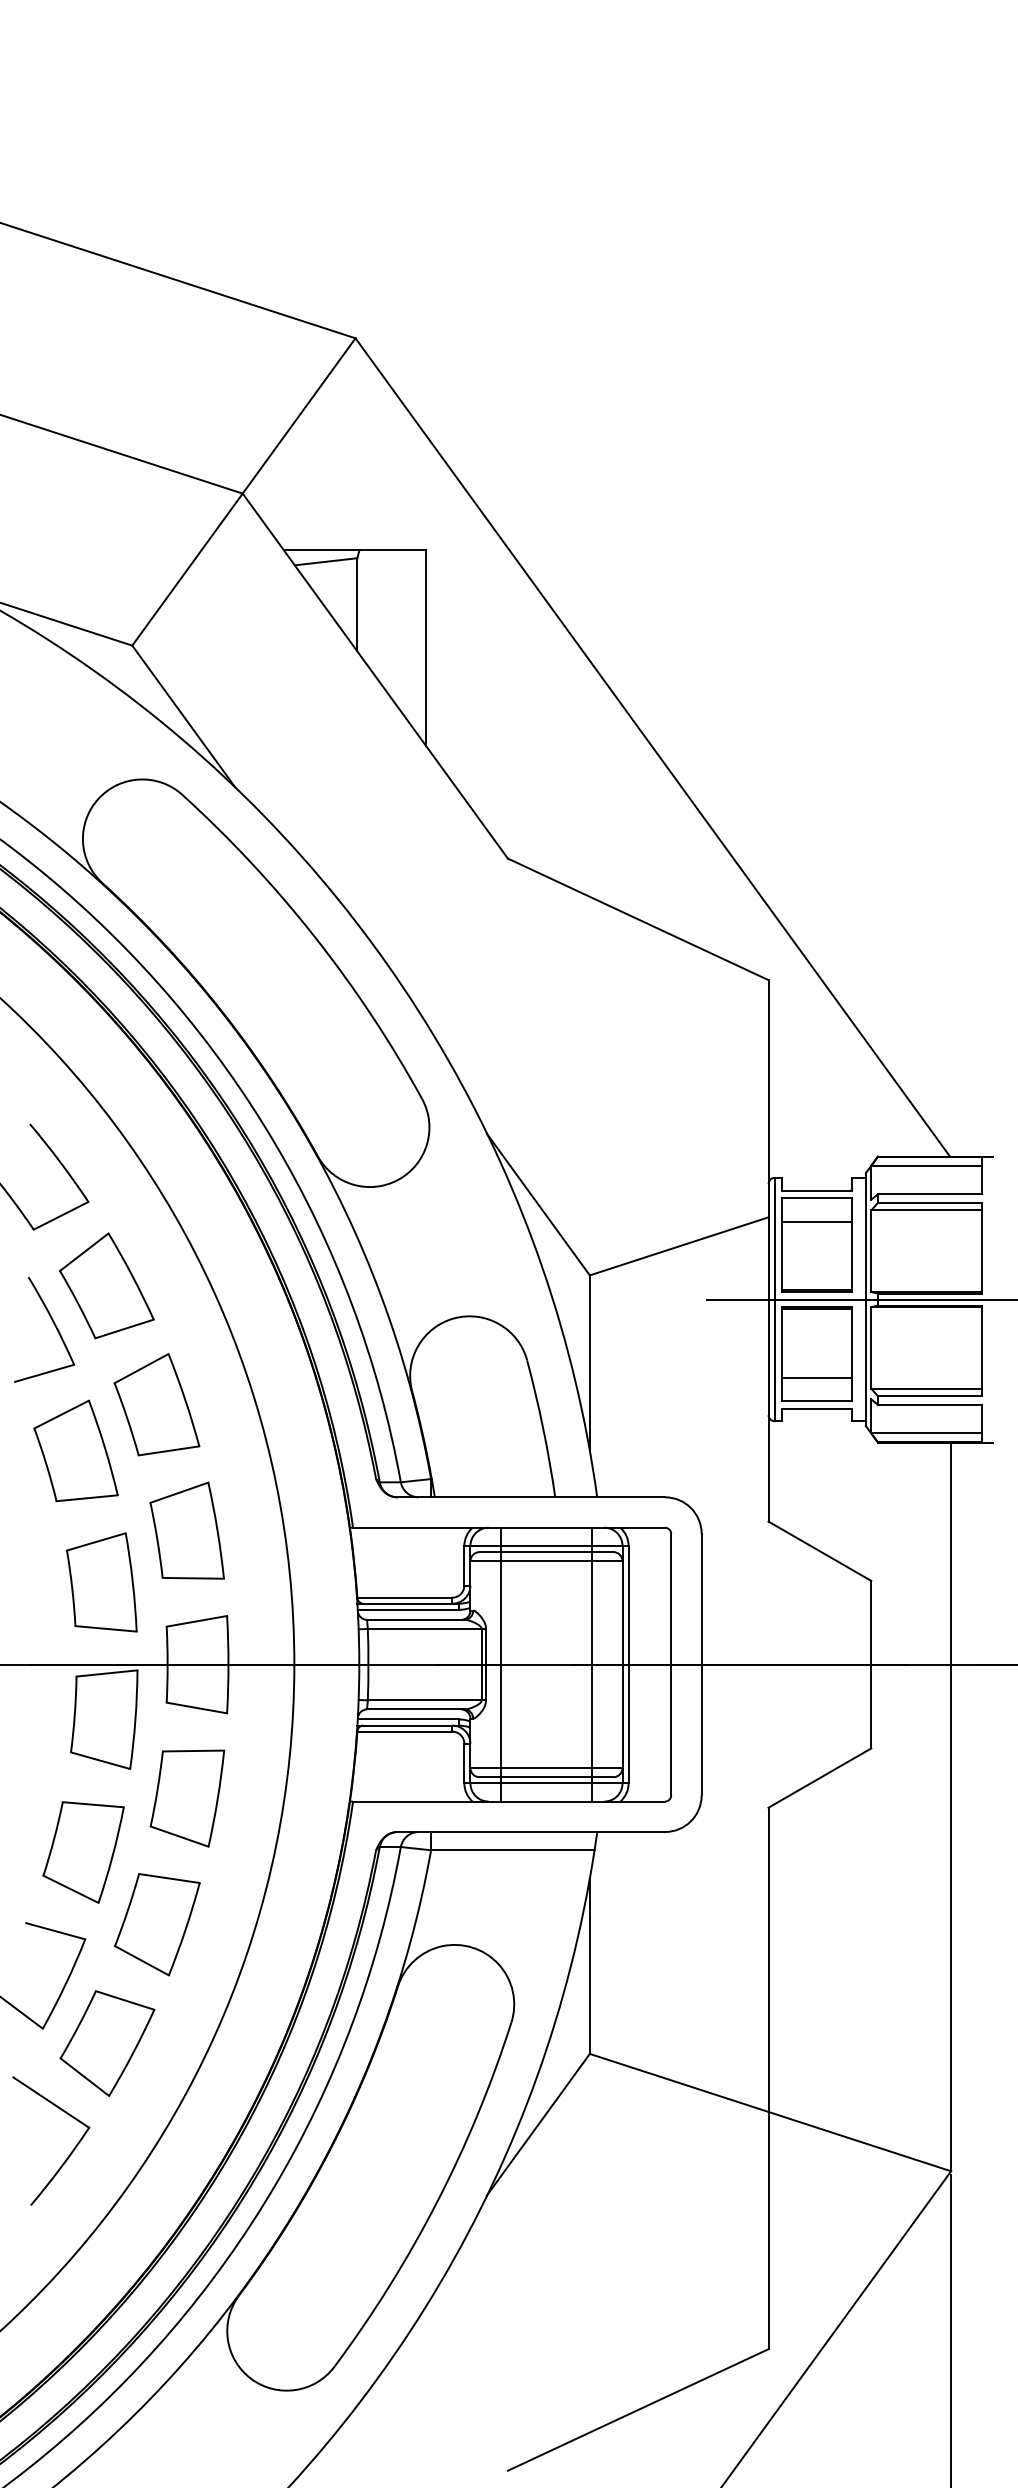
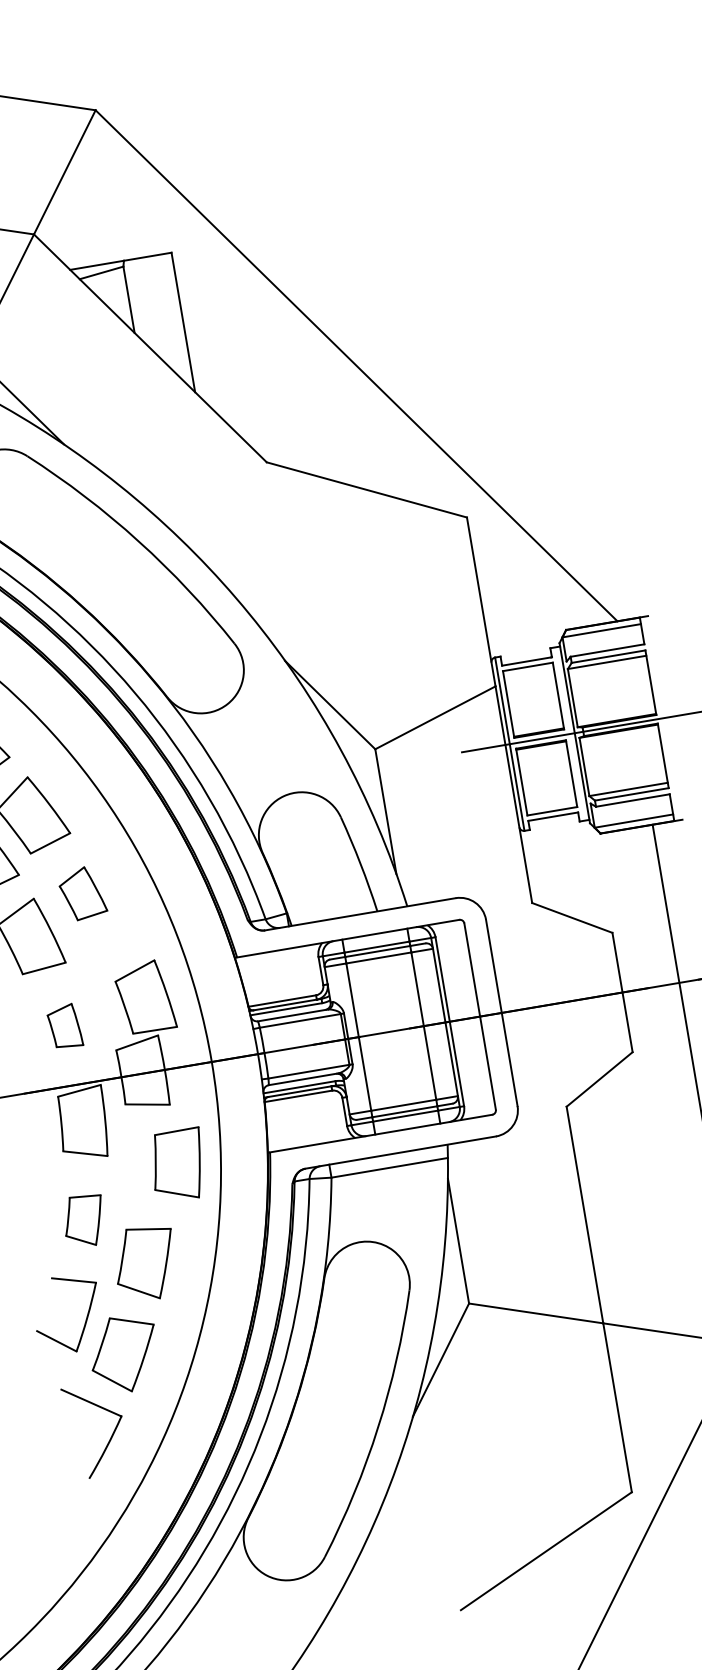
line: (817, 1221) -> (530, 683), removed
line: (817, 1377) -> (549, 794), removed
part: (156, 1404) -> (82, 893), size x0.7
part: (186, 1530) -> (144, 997), moved
part: (101, 1582) -> (64, 1026), size x0.6
part: (187, 1798) -> (178, 1165), moved
part: (83, 1852) -> (84, 1221), size x0.7

